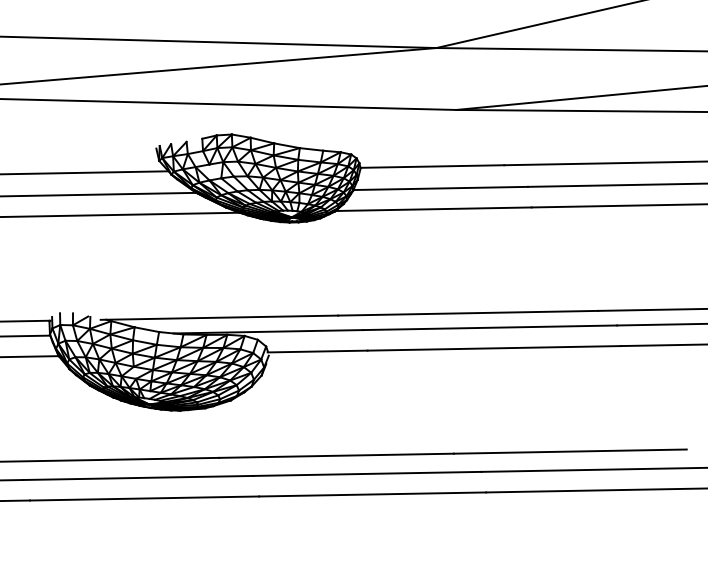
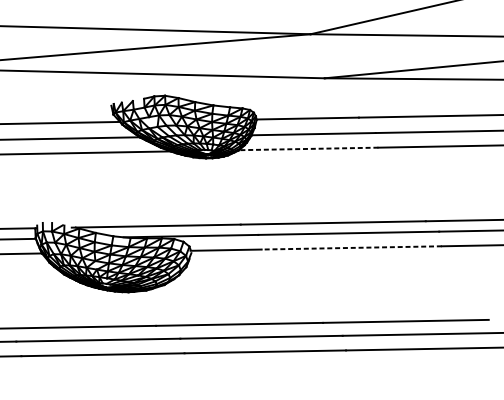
line: (433, 209) -> (308, 149), solid -> dashed
line: (494, 348) -> (351, 248), solid -> dashed

